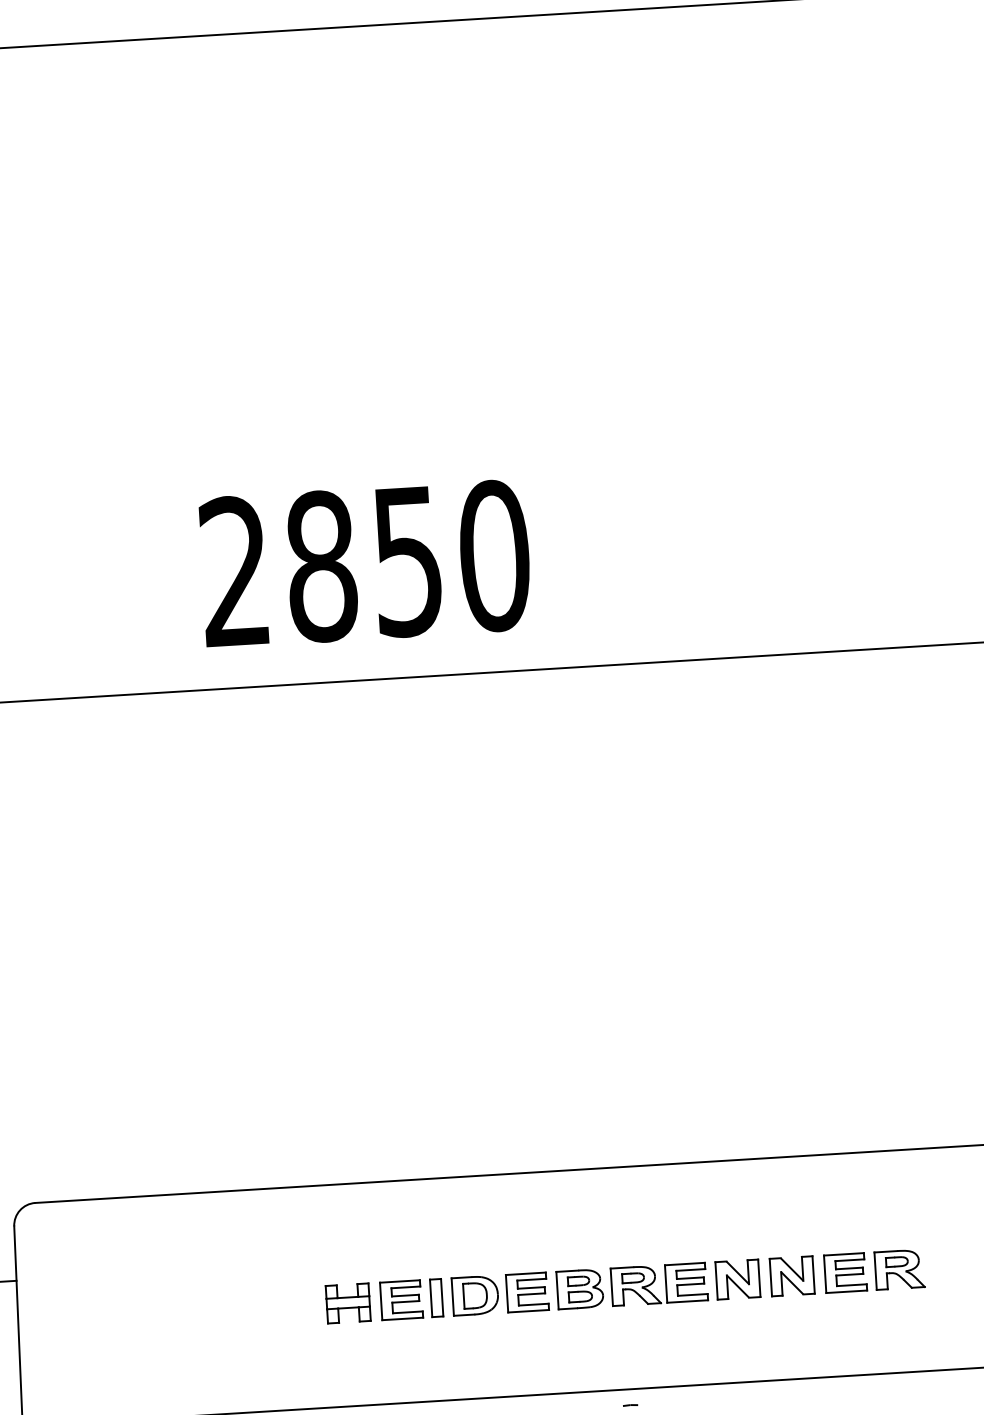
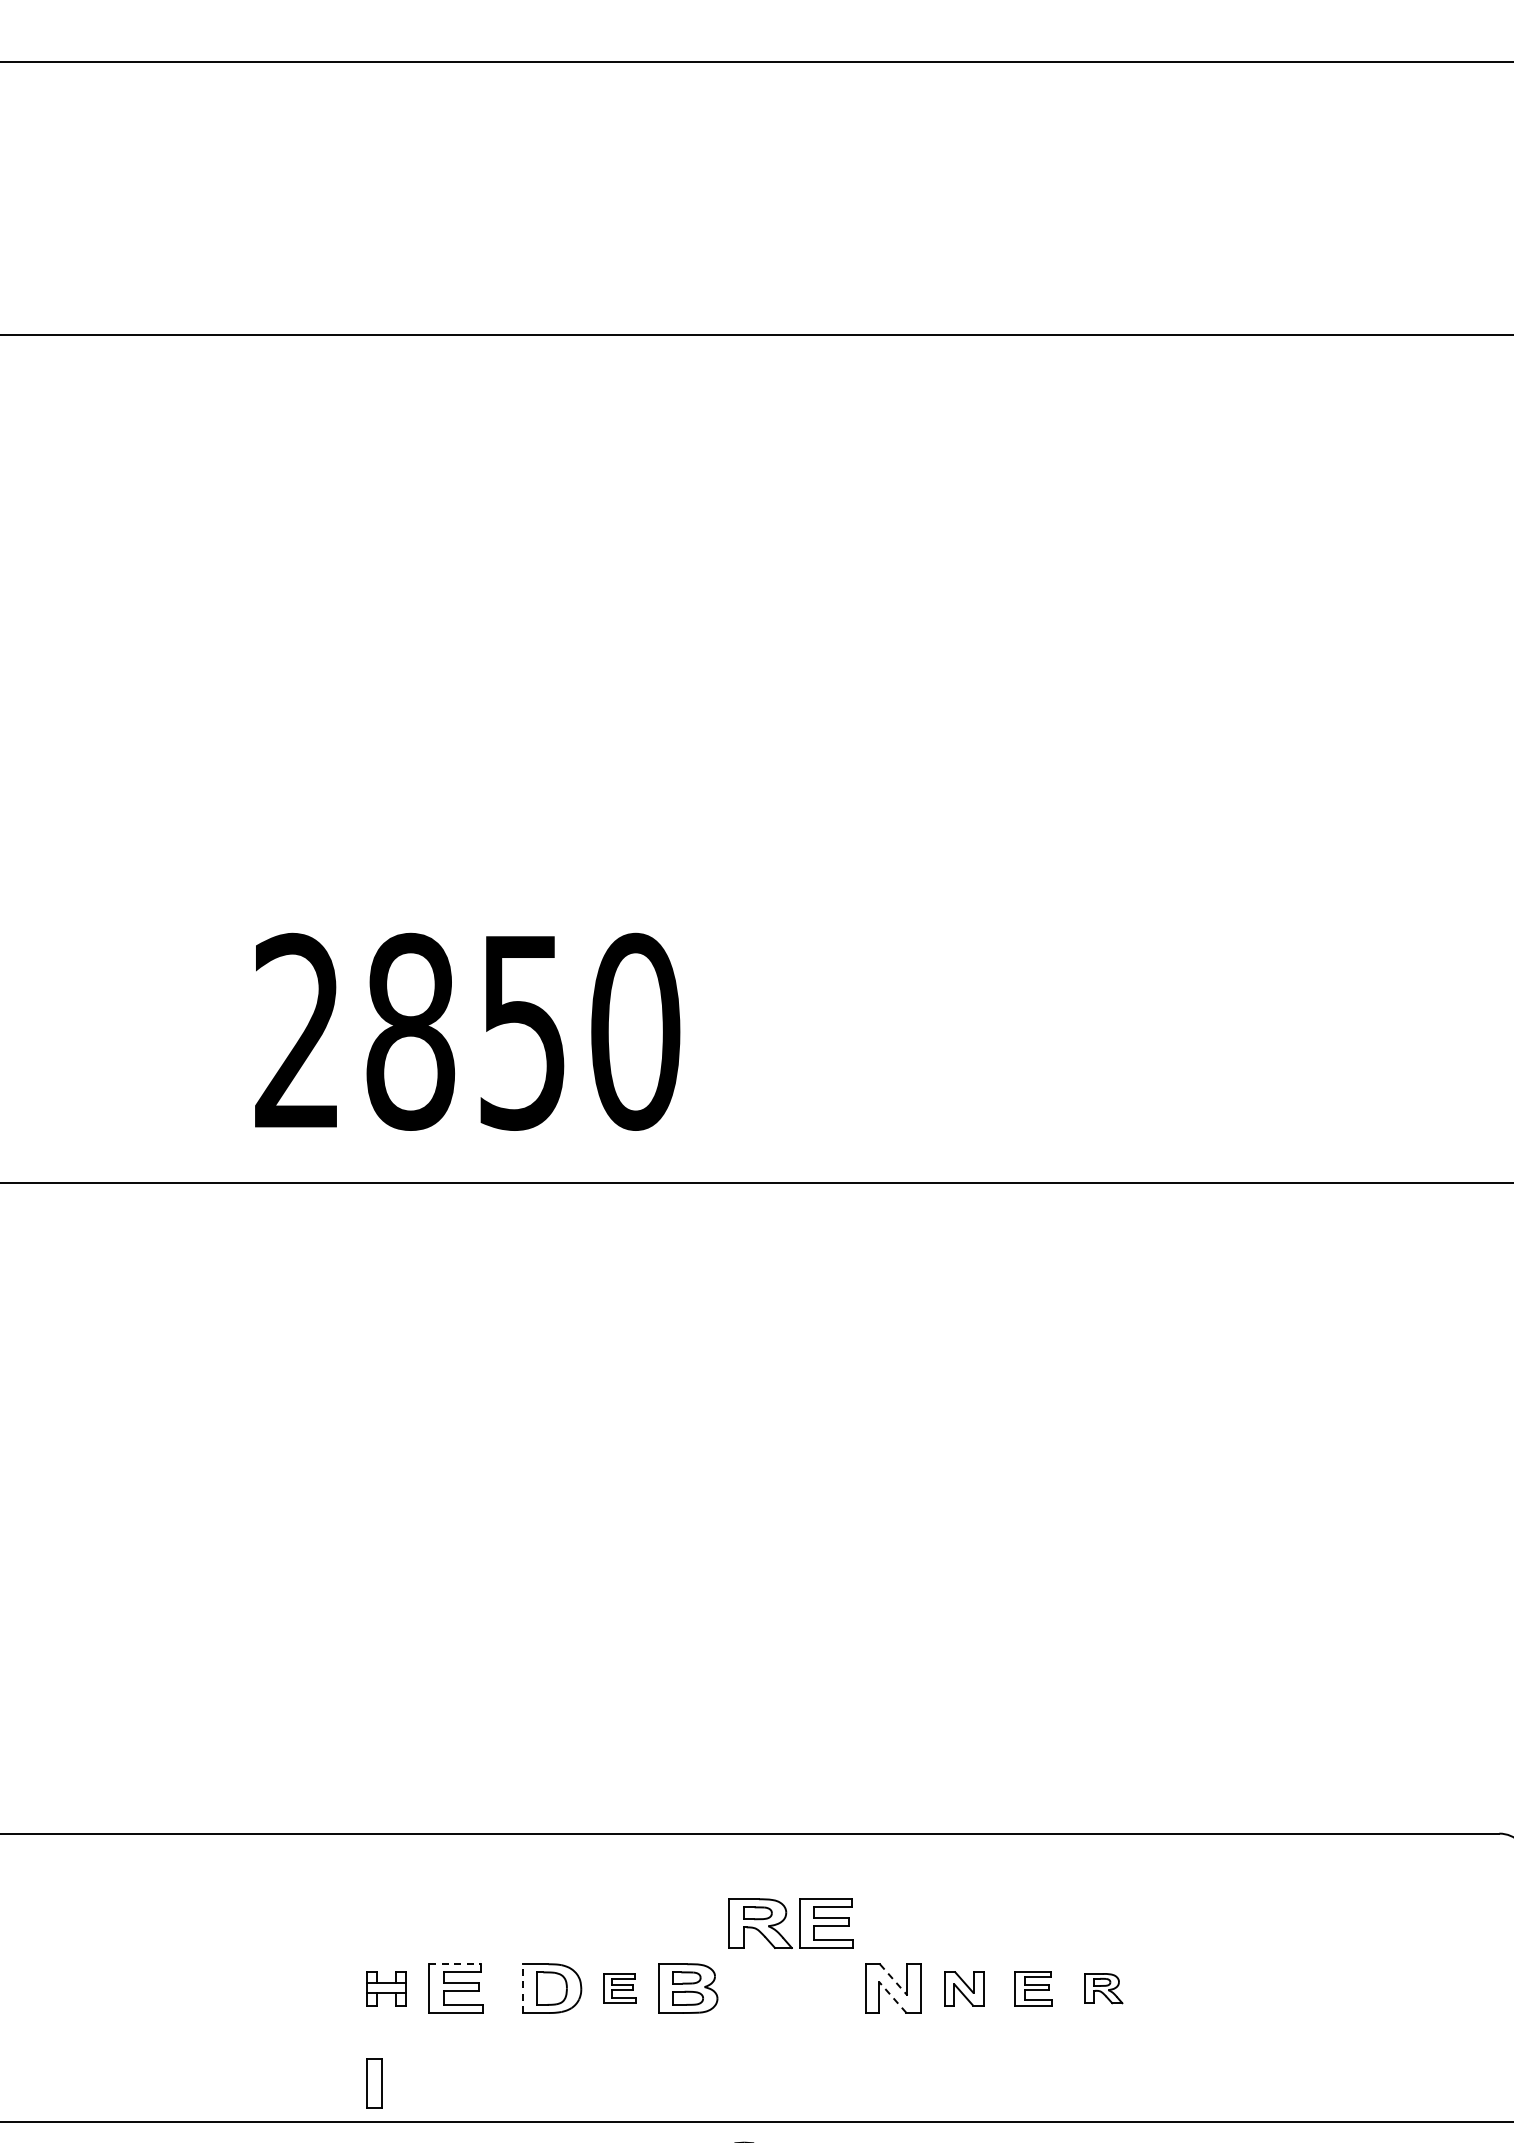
part: (899, 1269) -> (1103, 1988), size x0.6
line: (737, 1272) -> (893, 1979), solid -> dashed
part: (845, 1272) -> (1033, 1988), size x0.7
part: (791, 1276) -> (963, 1988), size x0.7
line: (400, 1281) -> (455, 1964), solid -> dashed
part: (654, 1281) -> (785, 1919), moved
line: (737, 1286) -> (892, 1997), solid -> dashed
part: (527, 1292) -> (619, 1988), size x0.6
line: (452, 1296) -> (522, 1988), solid -> dashed
part: (436, 1297) -> (374, 2083), moved
part: (348, 1303) -> (386, 1988), size x0.7

